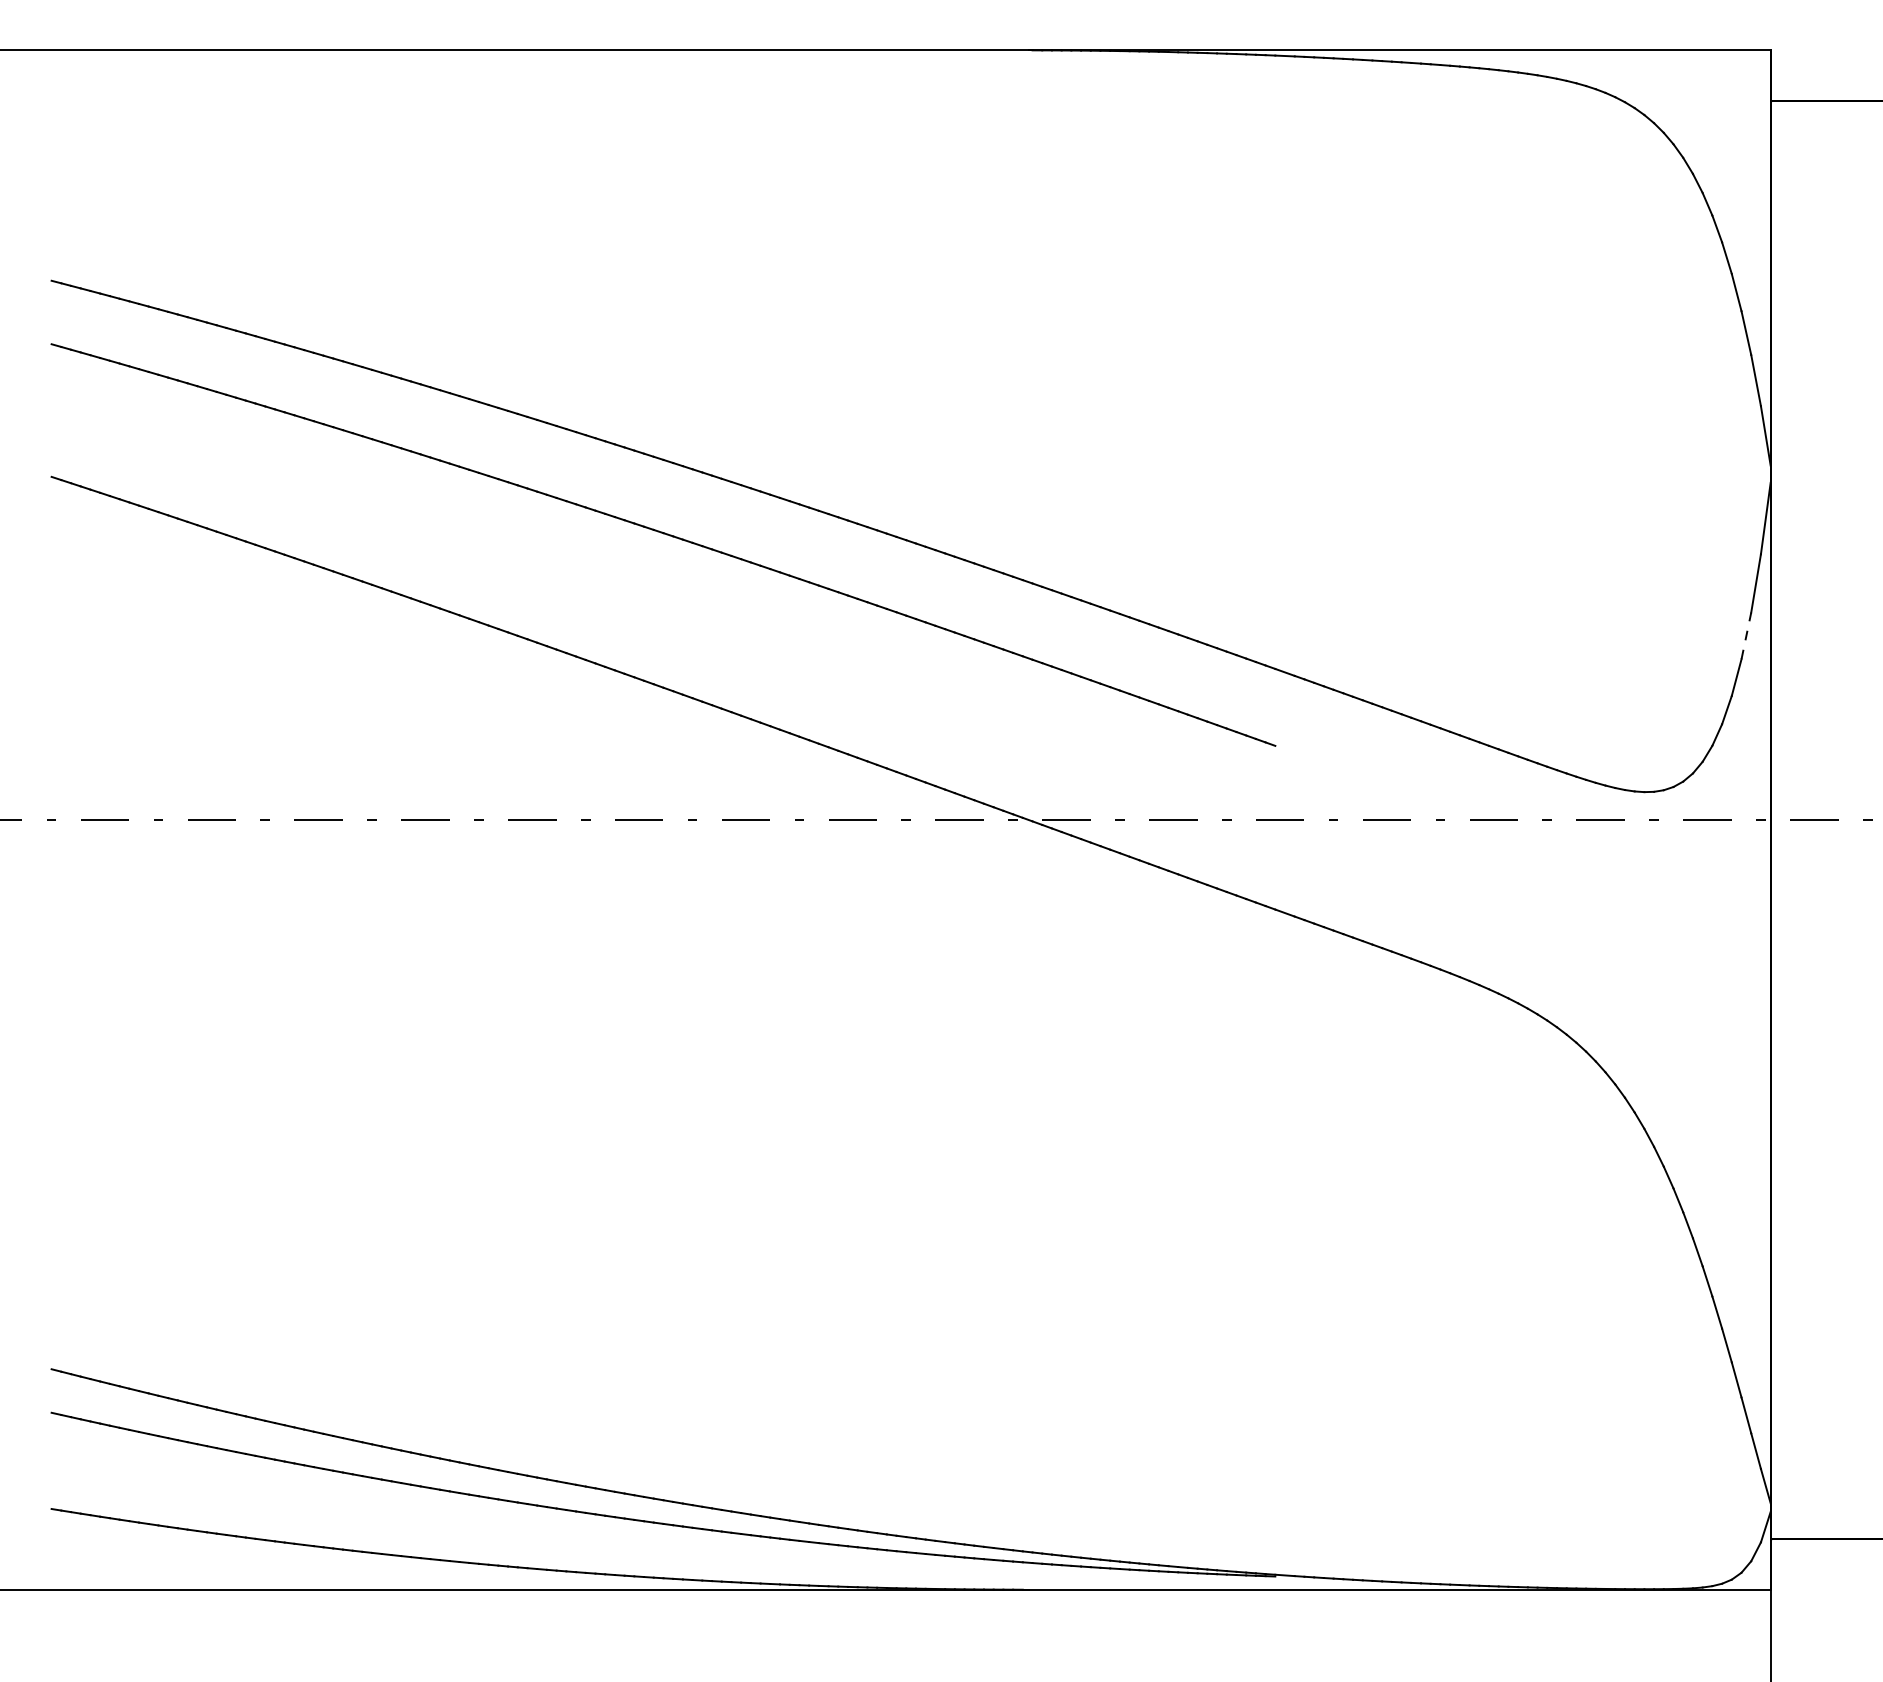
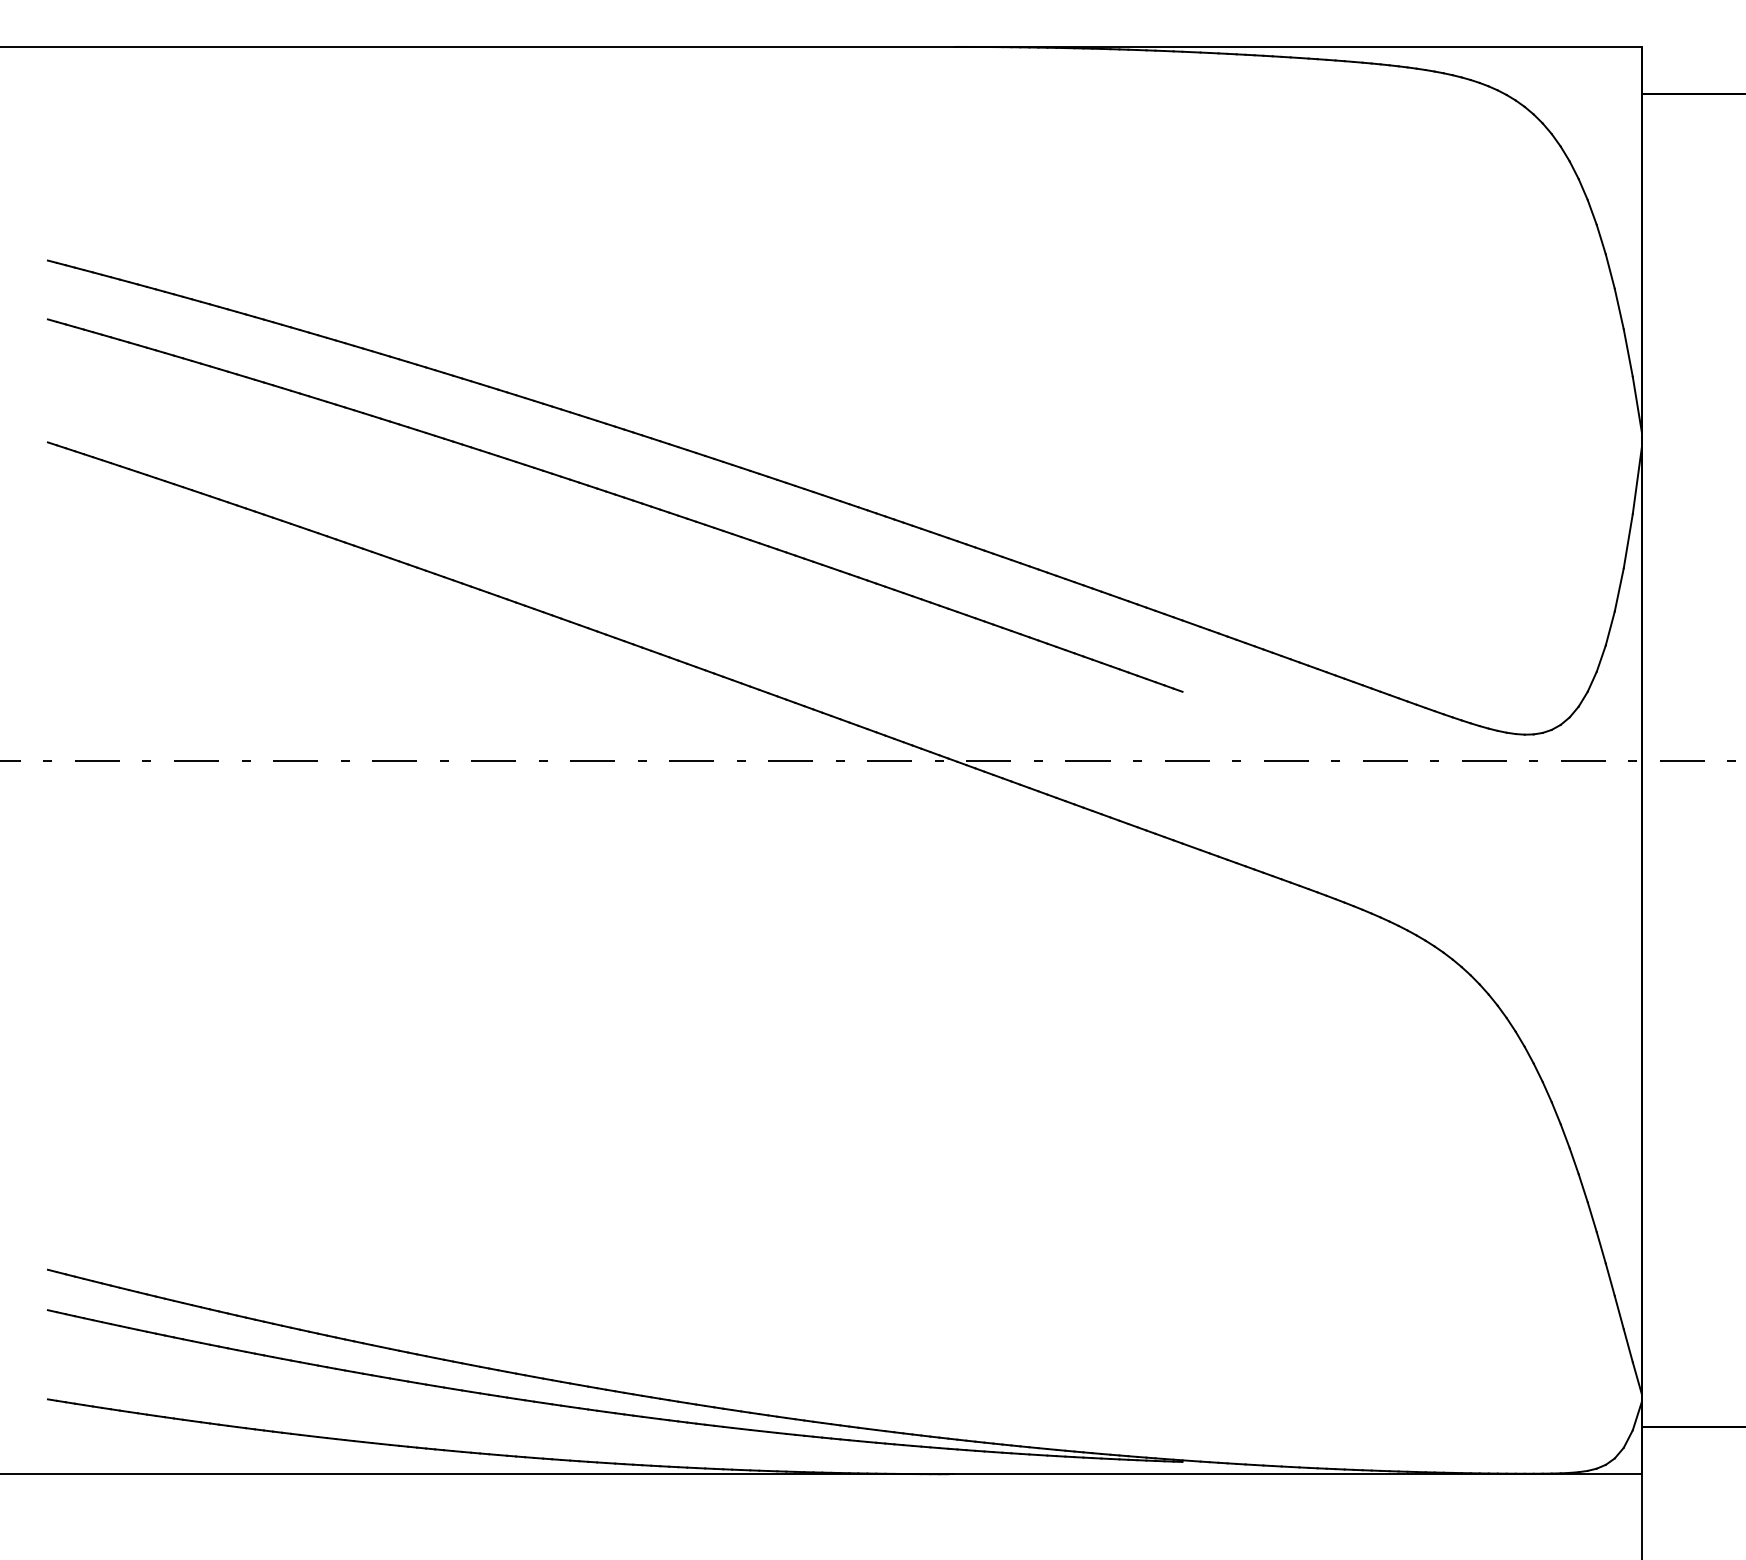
line: (1746, 635) -> (1619, 589), dashed -> solid

